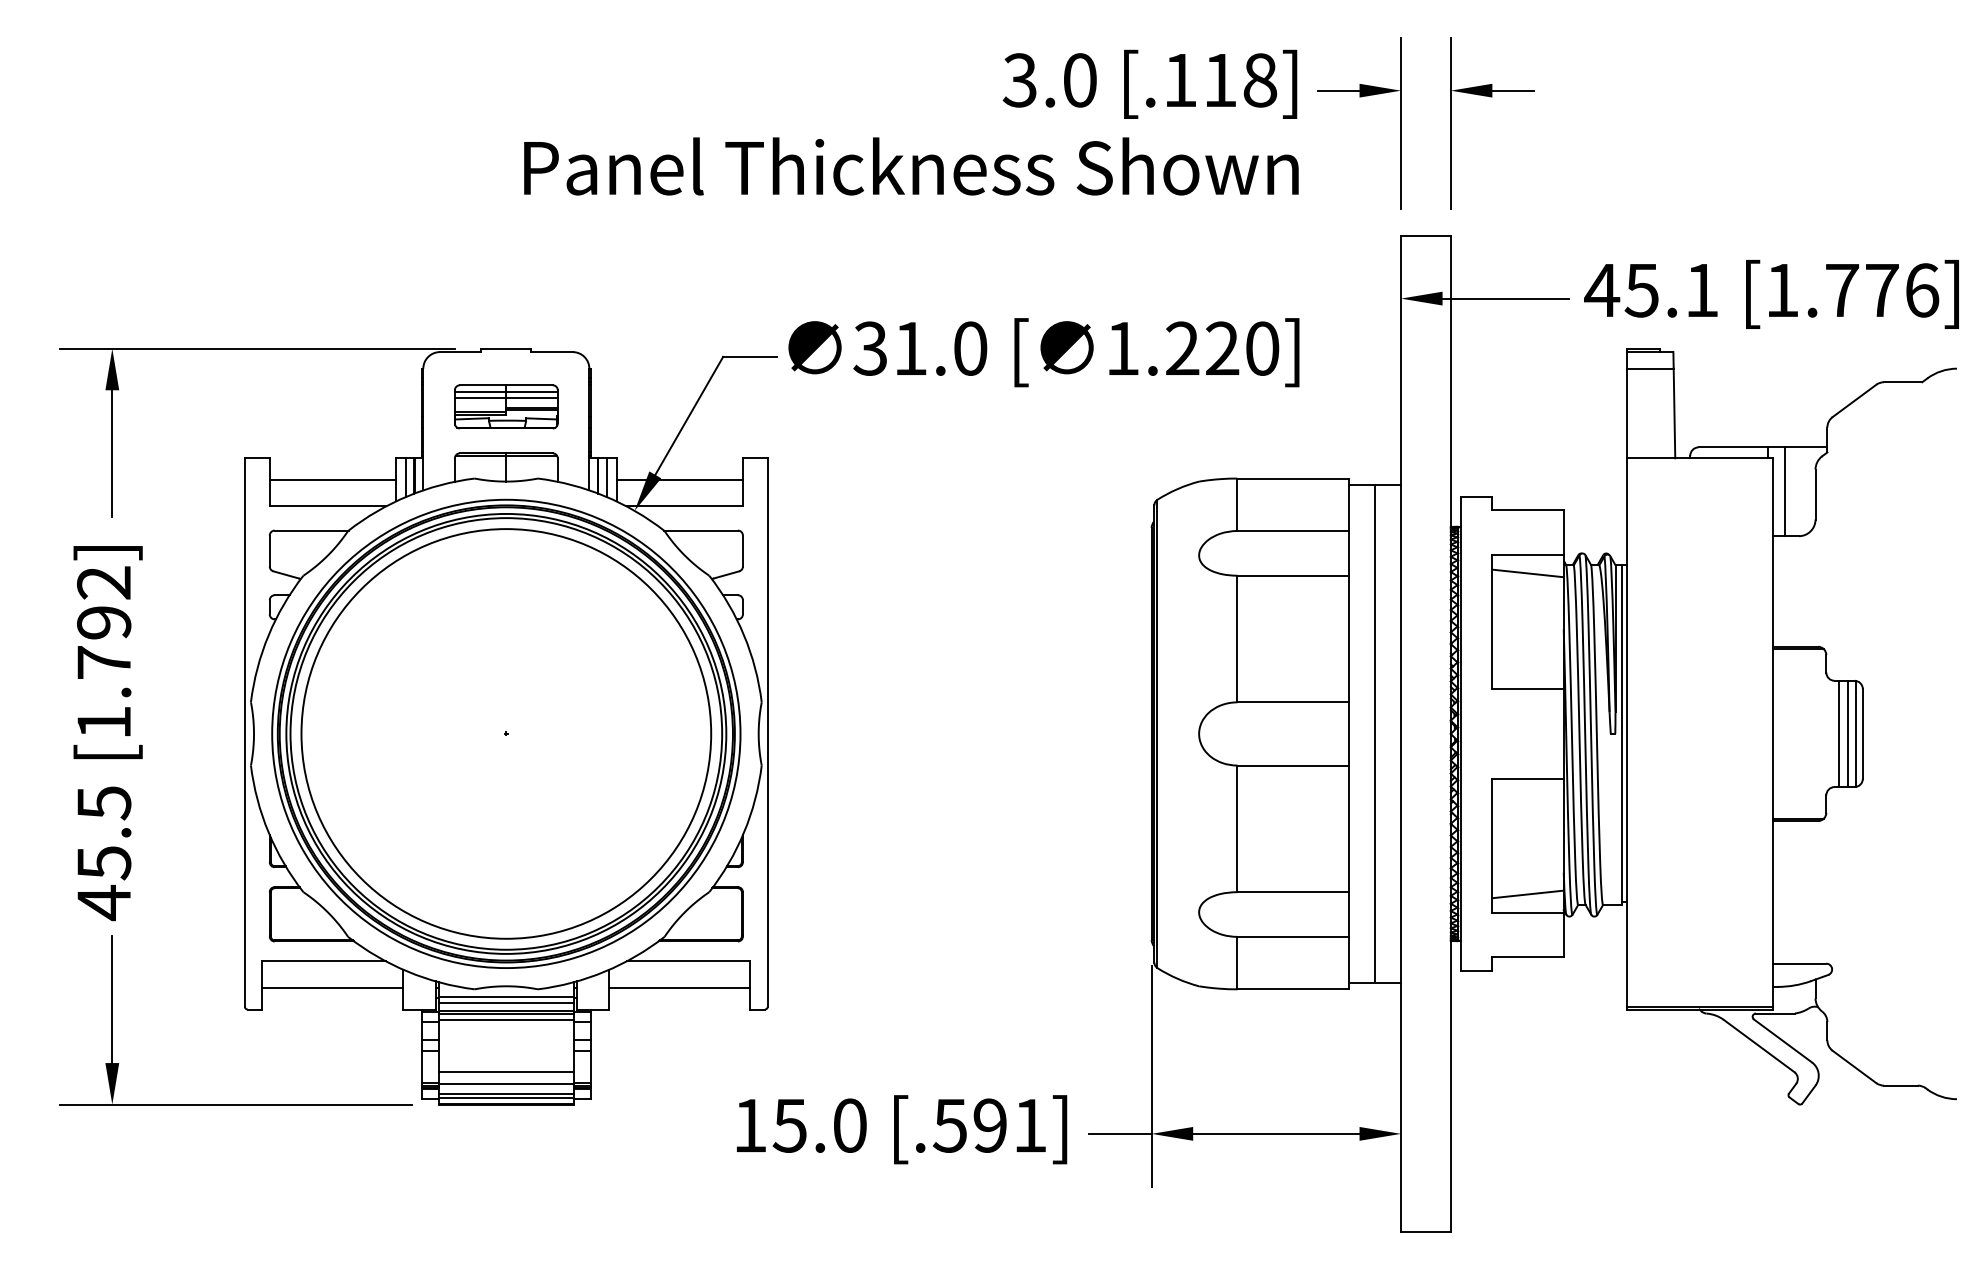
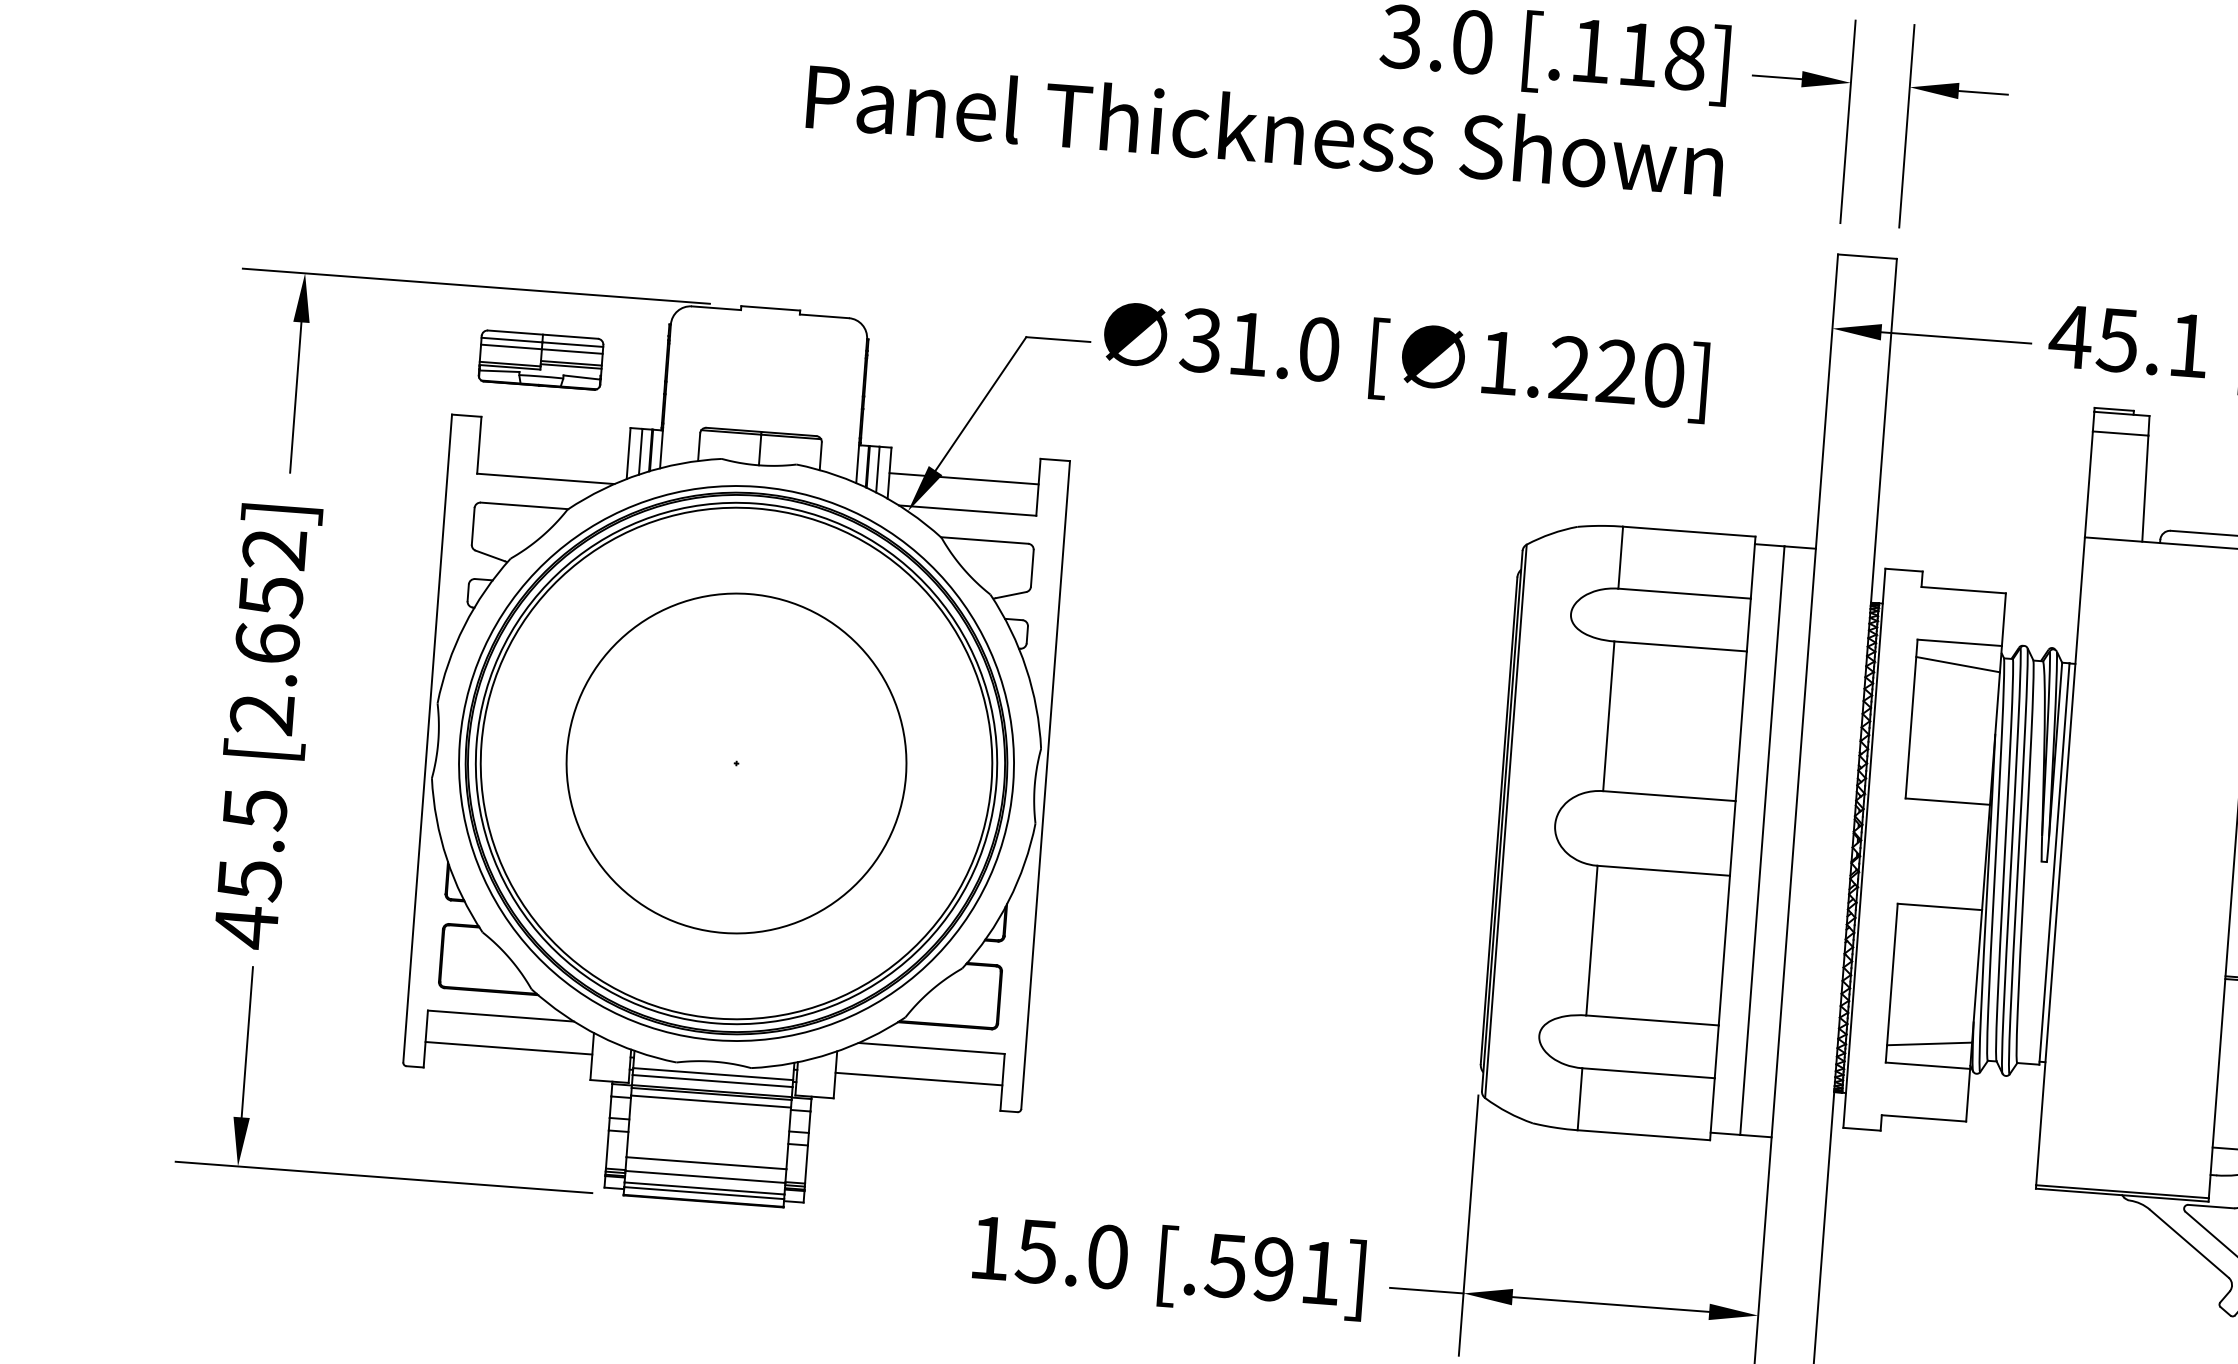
part: (506, 406) -> (541, 359), moved
line: (332, 479) -> (553, 447), removed
text: (104, 672) -> (267, 655), [1.792] -> [2.652]
circle: (506, 733) -> (736, 763), size x0.7

